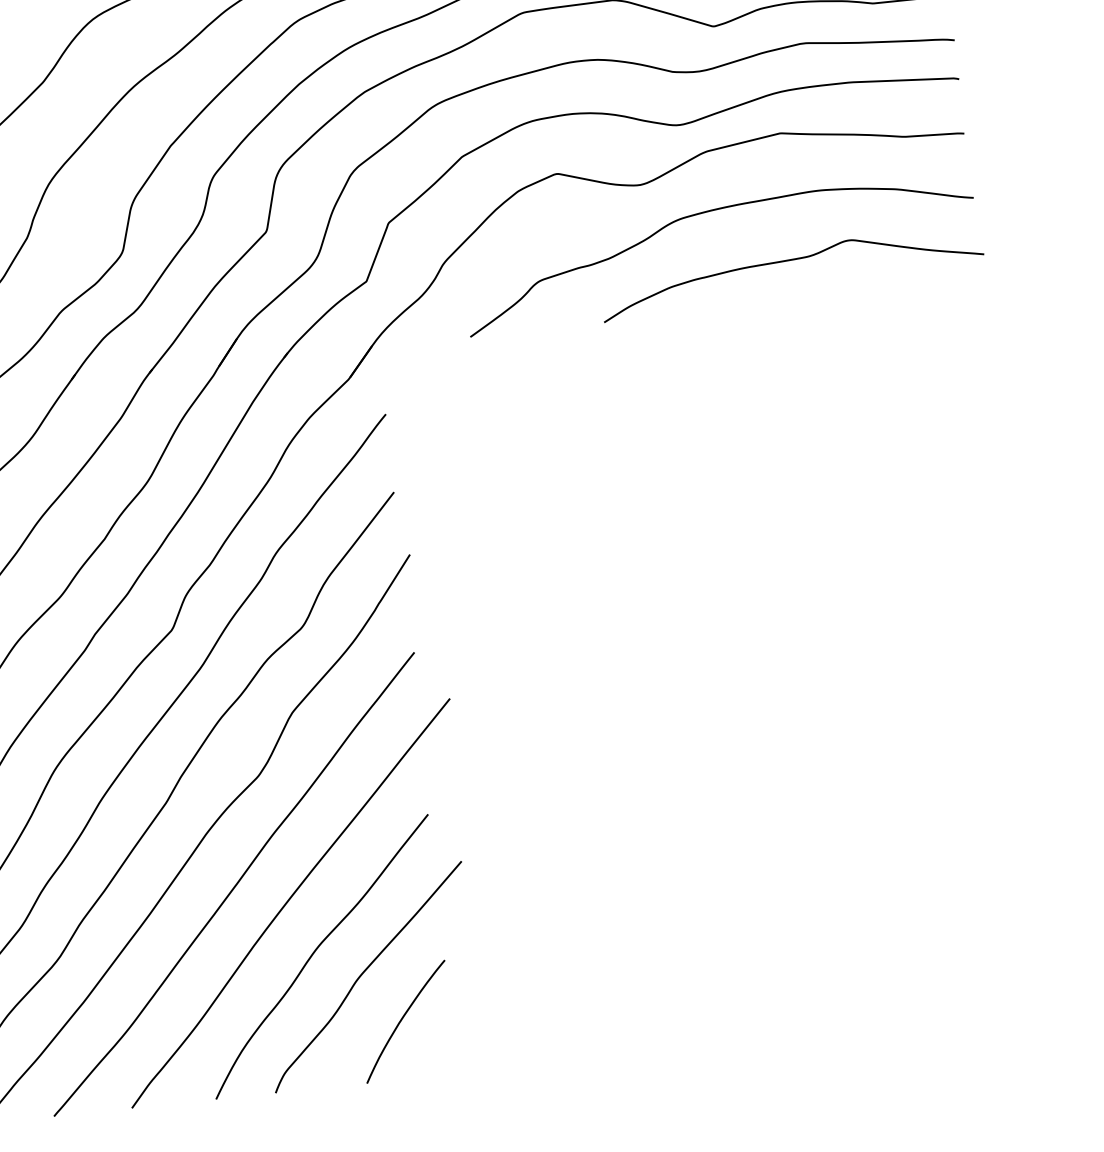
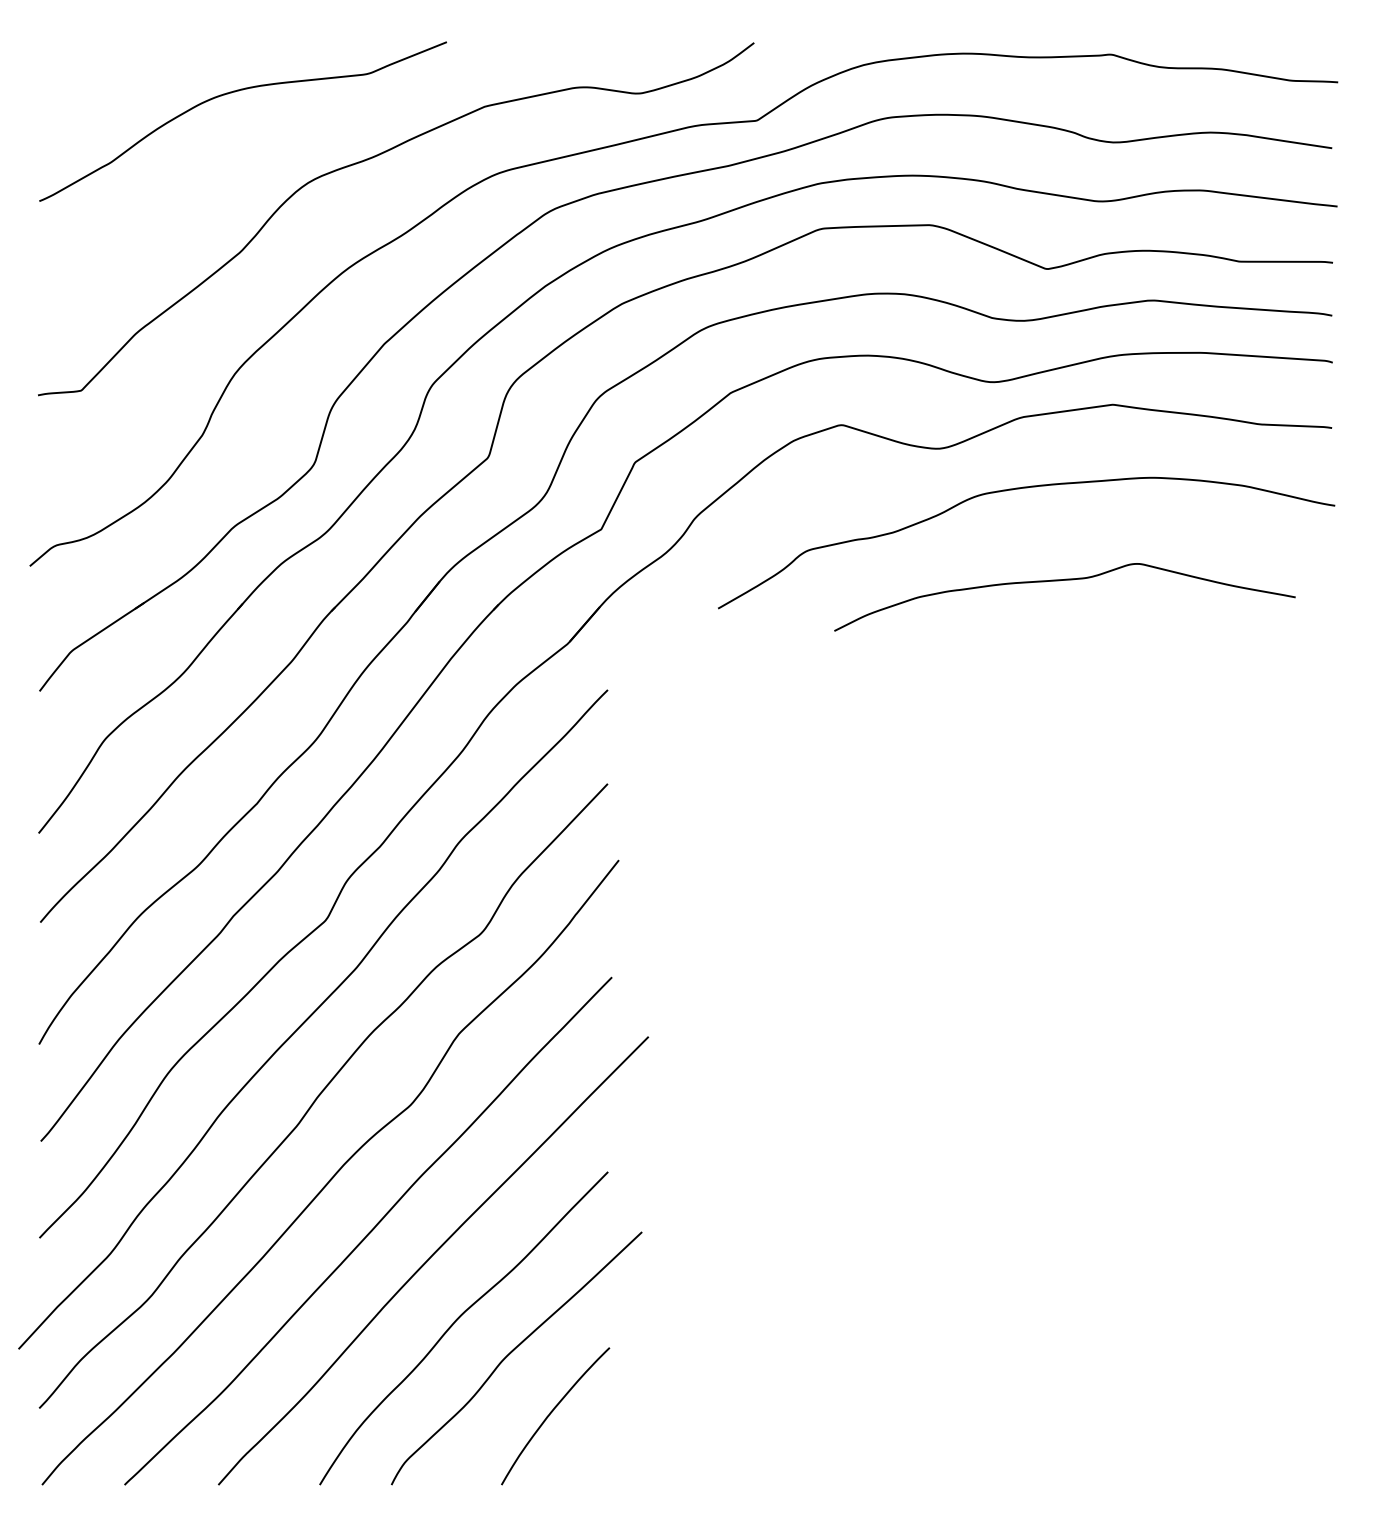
curve: (786, 261) -> (1059, 581), moved

